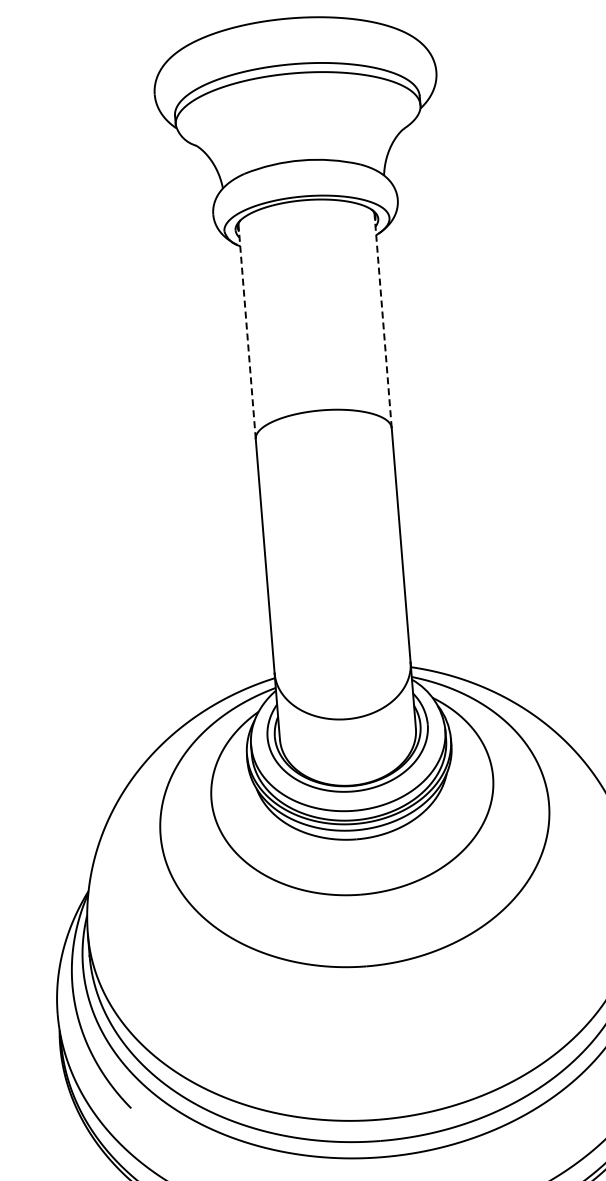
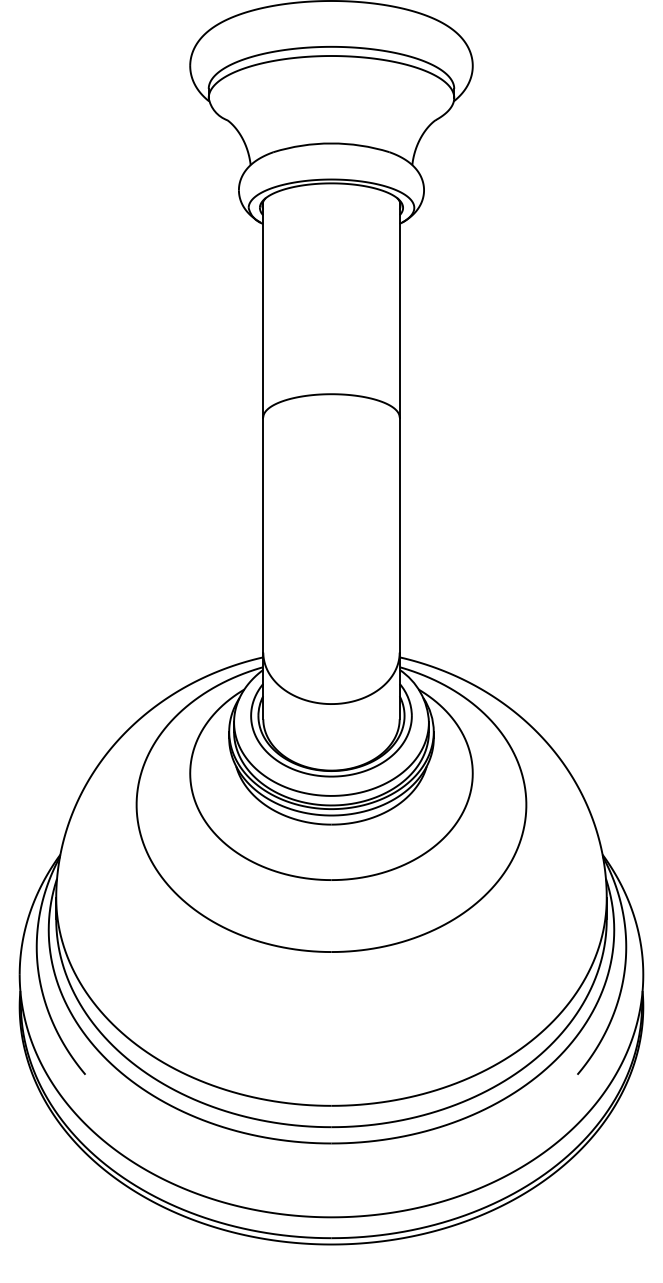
line: (382, 320) -> (399, 309), dashed -> solid
line: (247, 331) -> (263, 309), dashed -> solid

